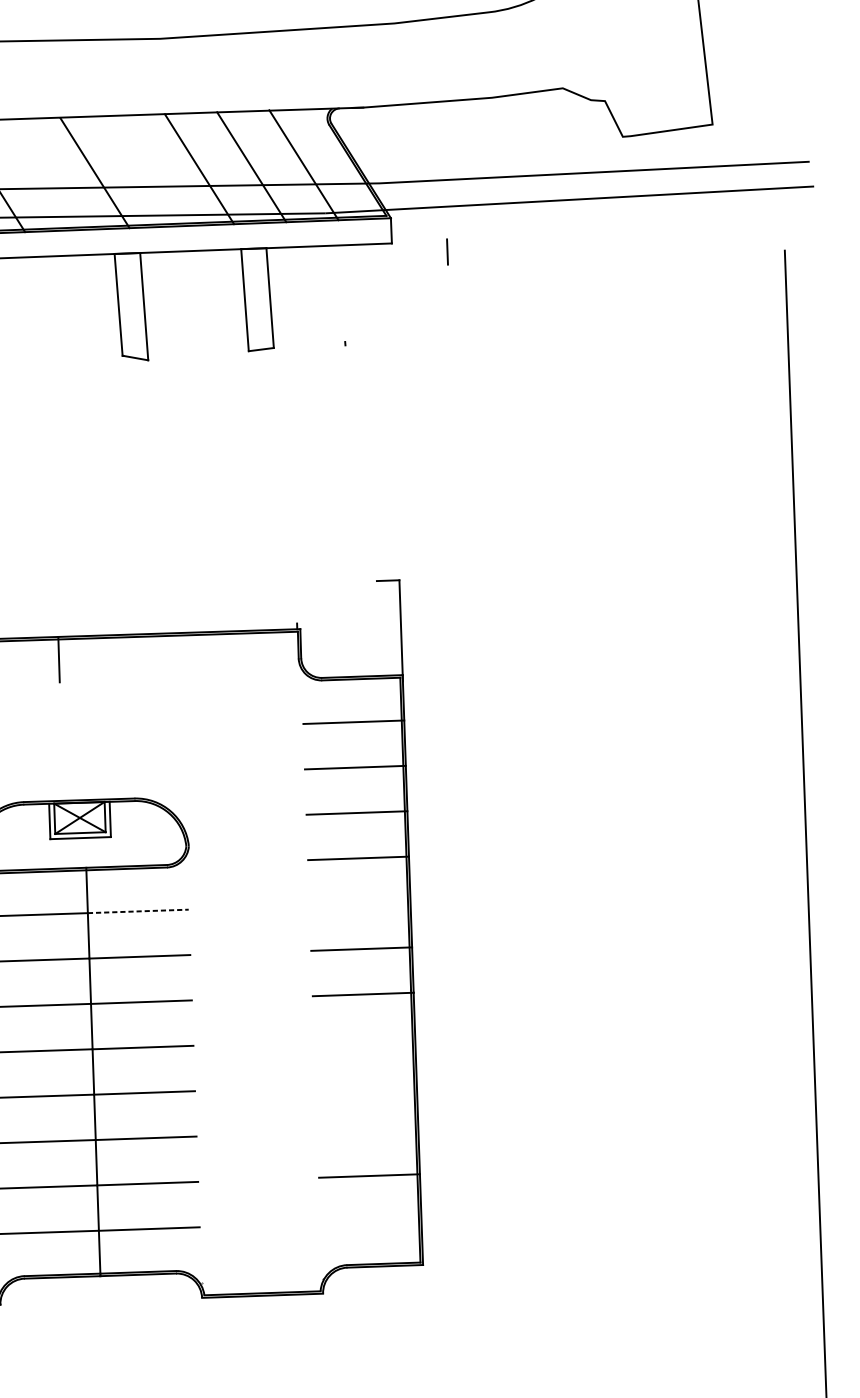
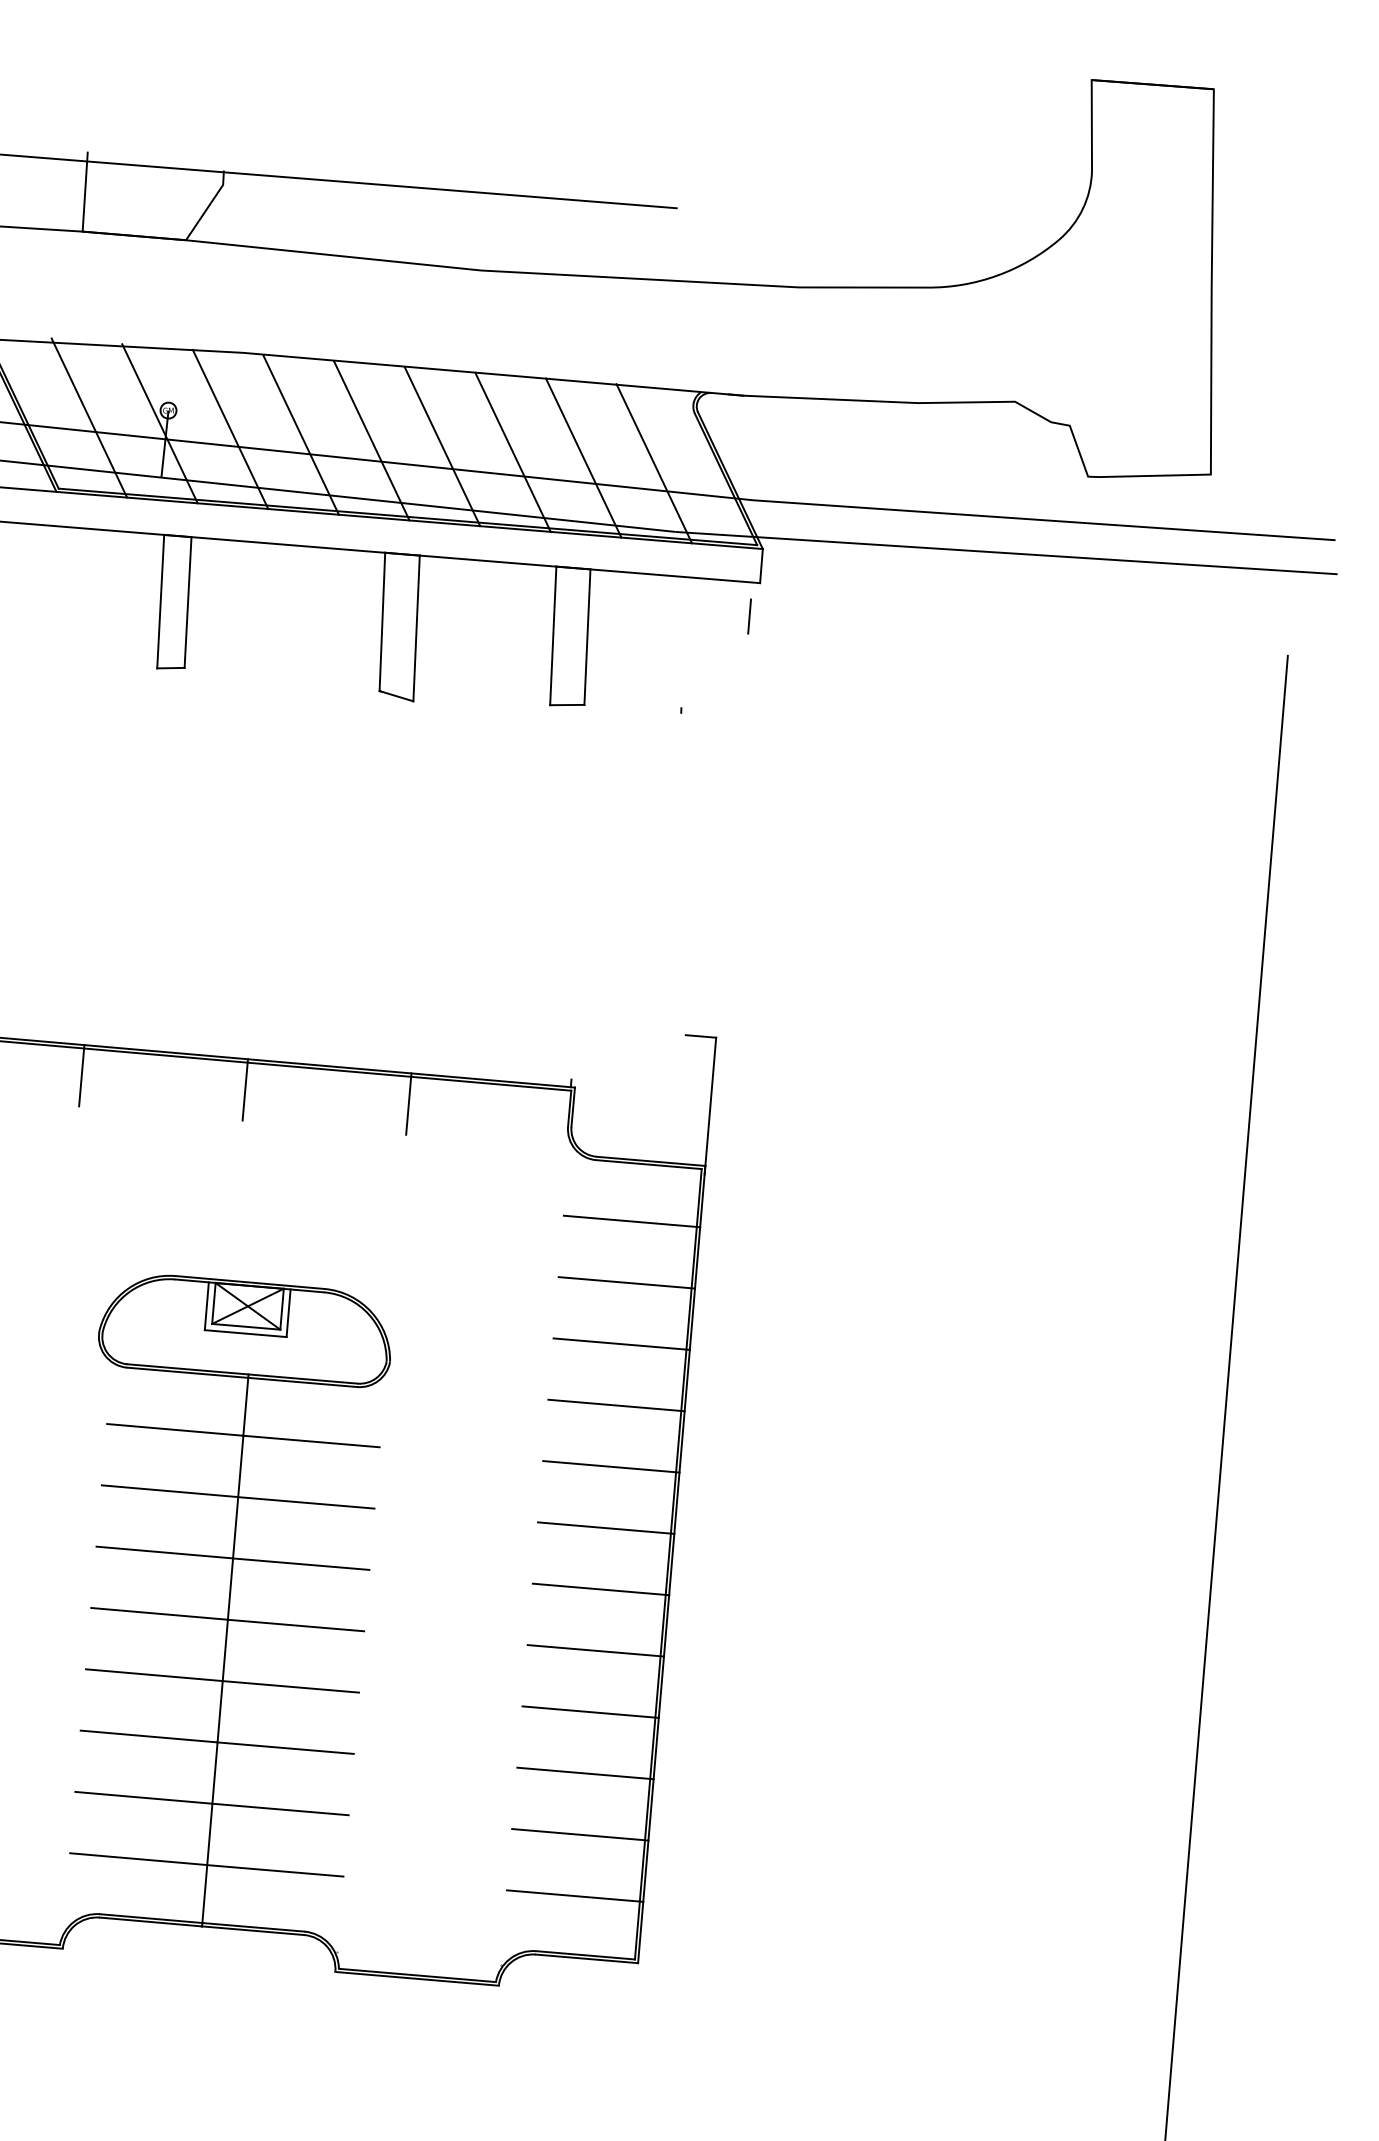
line: (147, 171) -> (442, 446), added
line: (42, 174) -> (300, 434), added
line: (447, 251) -> (749, 616), moved
line: (179, 655) -> (408, 1103), added
line: (360, 903) -> (611, 1466), added
line: (139, 911) -> (312, 1441), dashed -> solid
line: (364, 1039) -> (595, 1650), added
line: (366, 1084) -> (590, 1711), added
line: (367, 1130) -> (585, 1773), added
line: (371, 1220) -> (575, 1895), added

